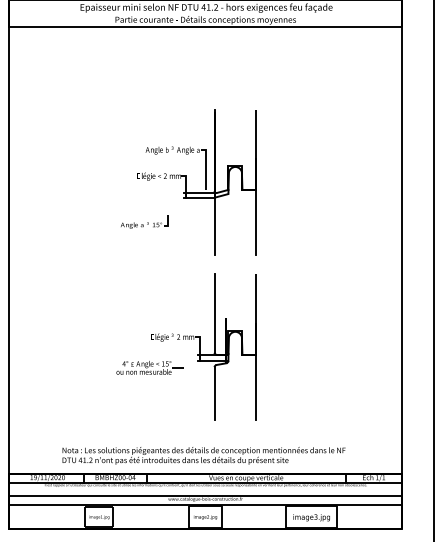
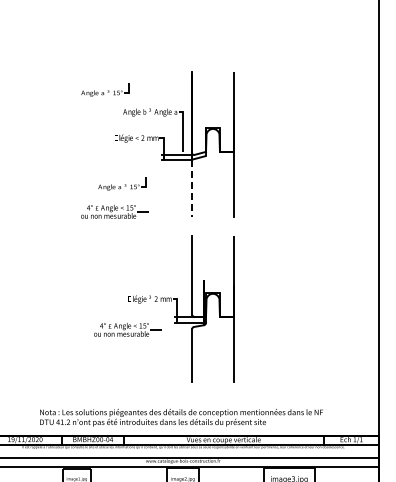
part: (127, 127) -> (105, 89), added
line: (214, 226) -> (192, 188), solid -> dashed
part: (136, 249) -> (114, 211), added

